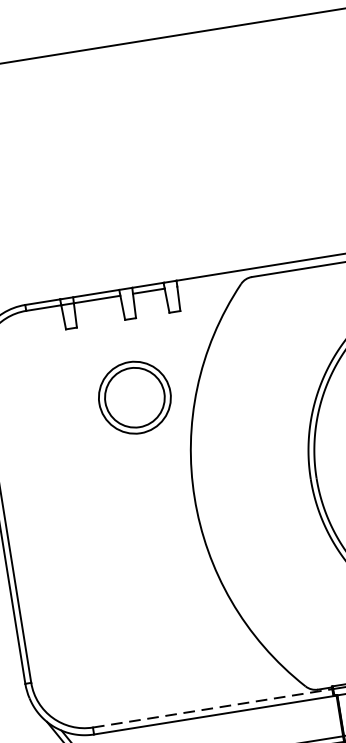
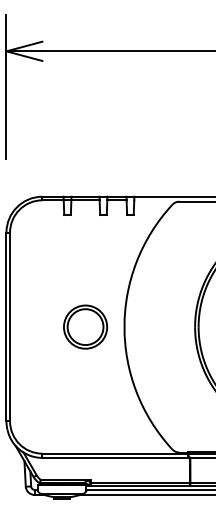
part: (134, 396) -> (85, 326), moved
line: (213, 708) -> (115, 453), dashed -> solid

